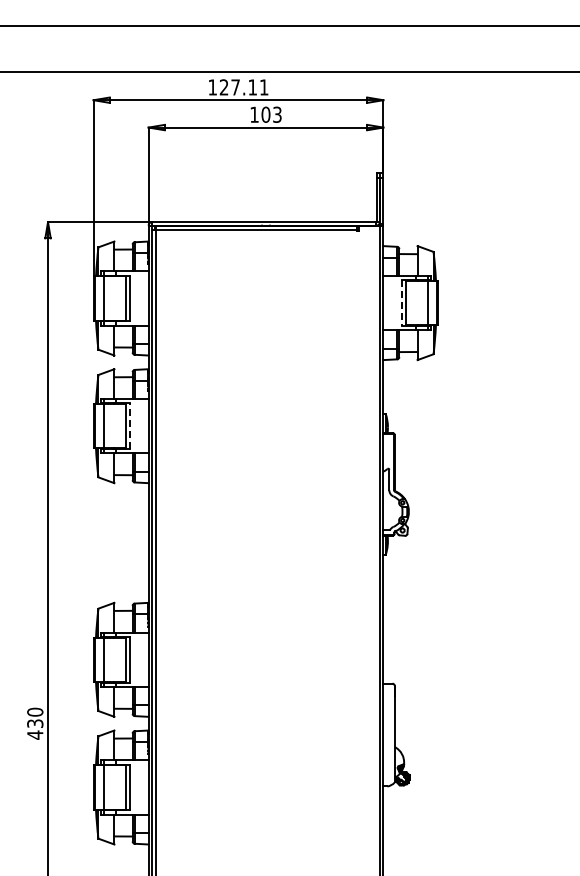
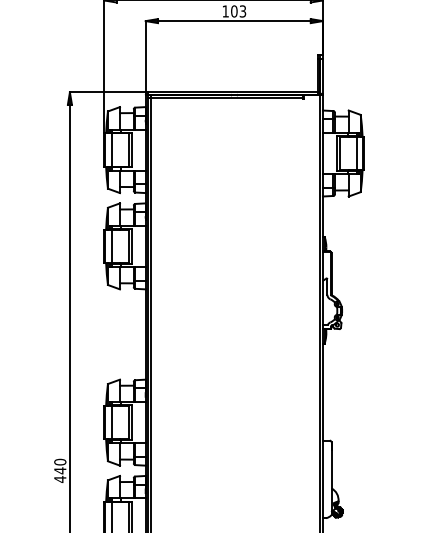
line: (401, 303) -> (336, 153), dashed -> solid
line: (130, 426) -> (132, 246), dashed -> solid
text: (35, 723) -> (60, 470), 430 -> 440

